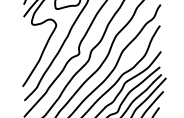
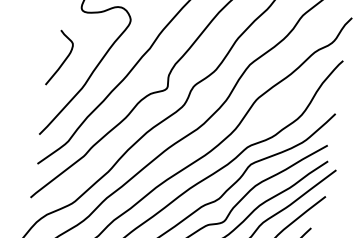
curve: (27, 49) -> (62, 60), added

